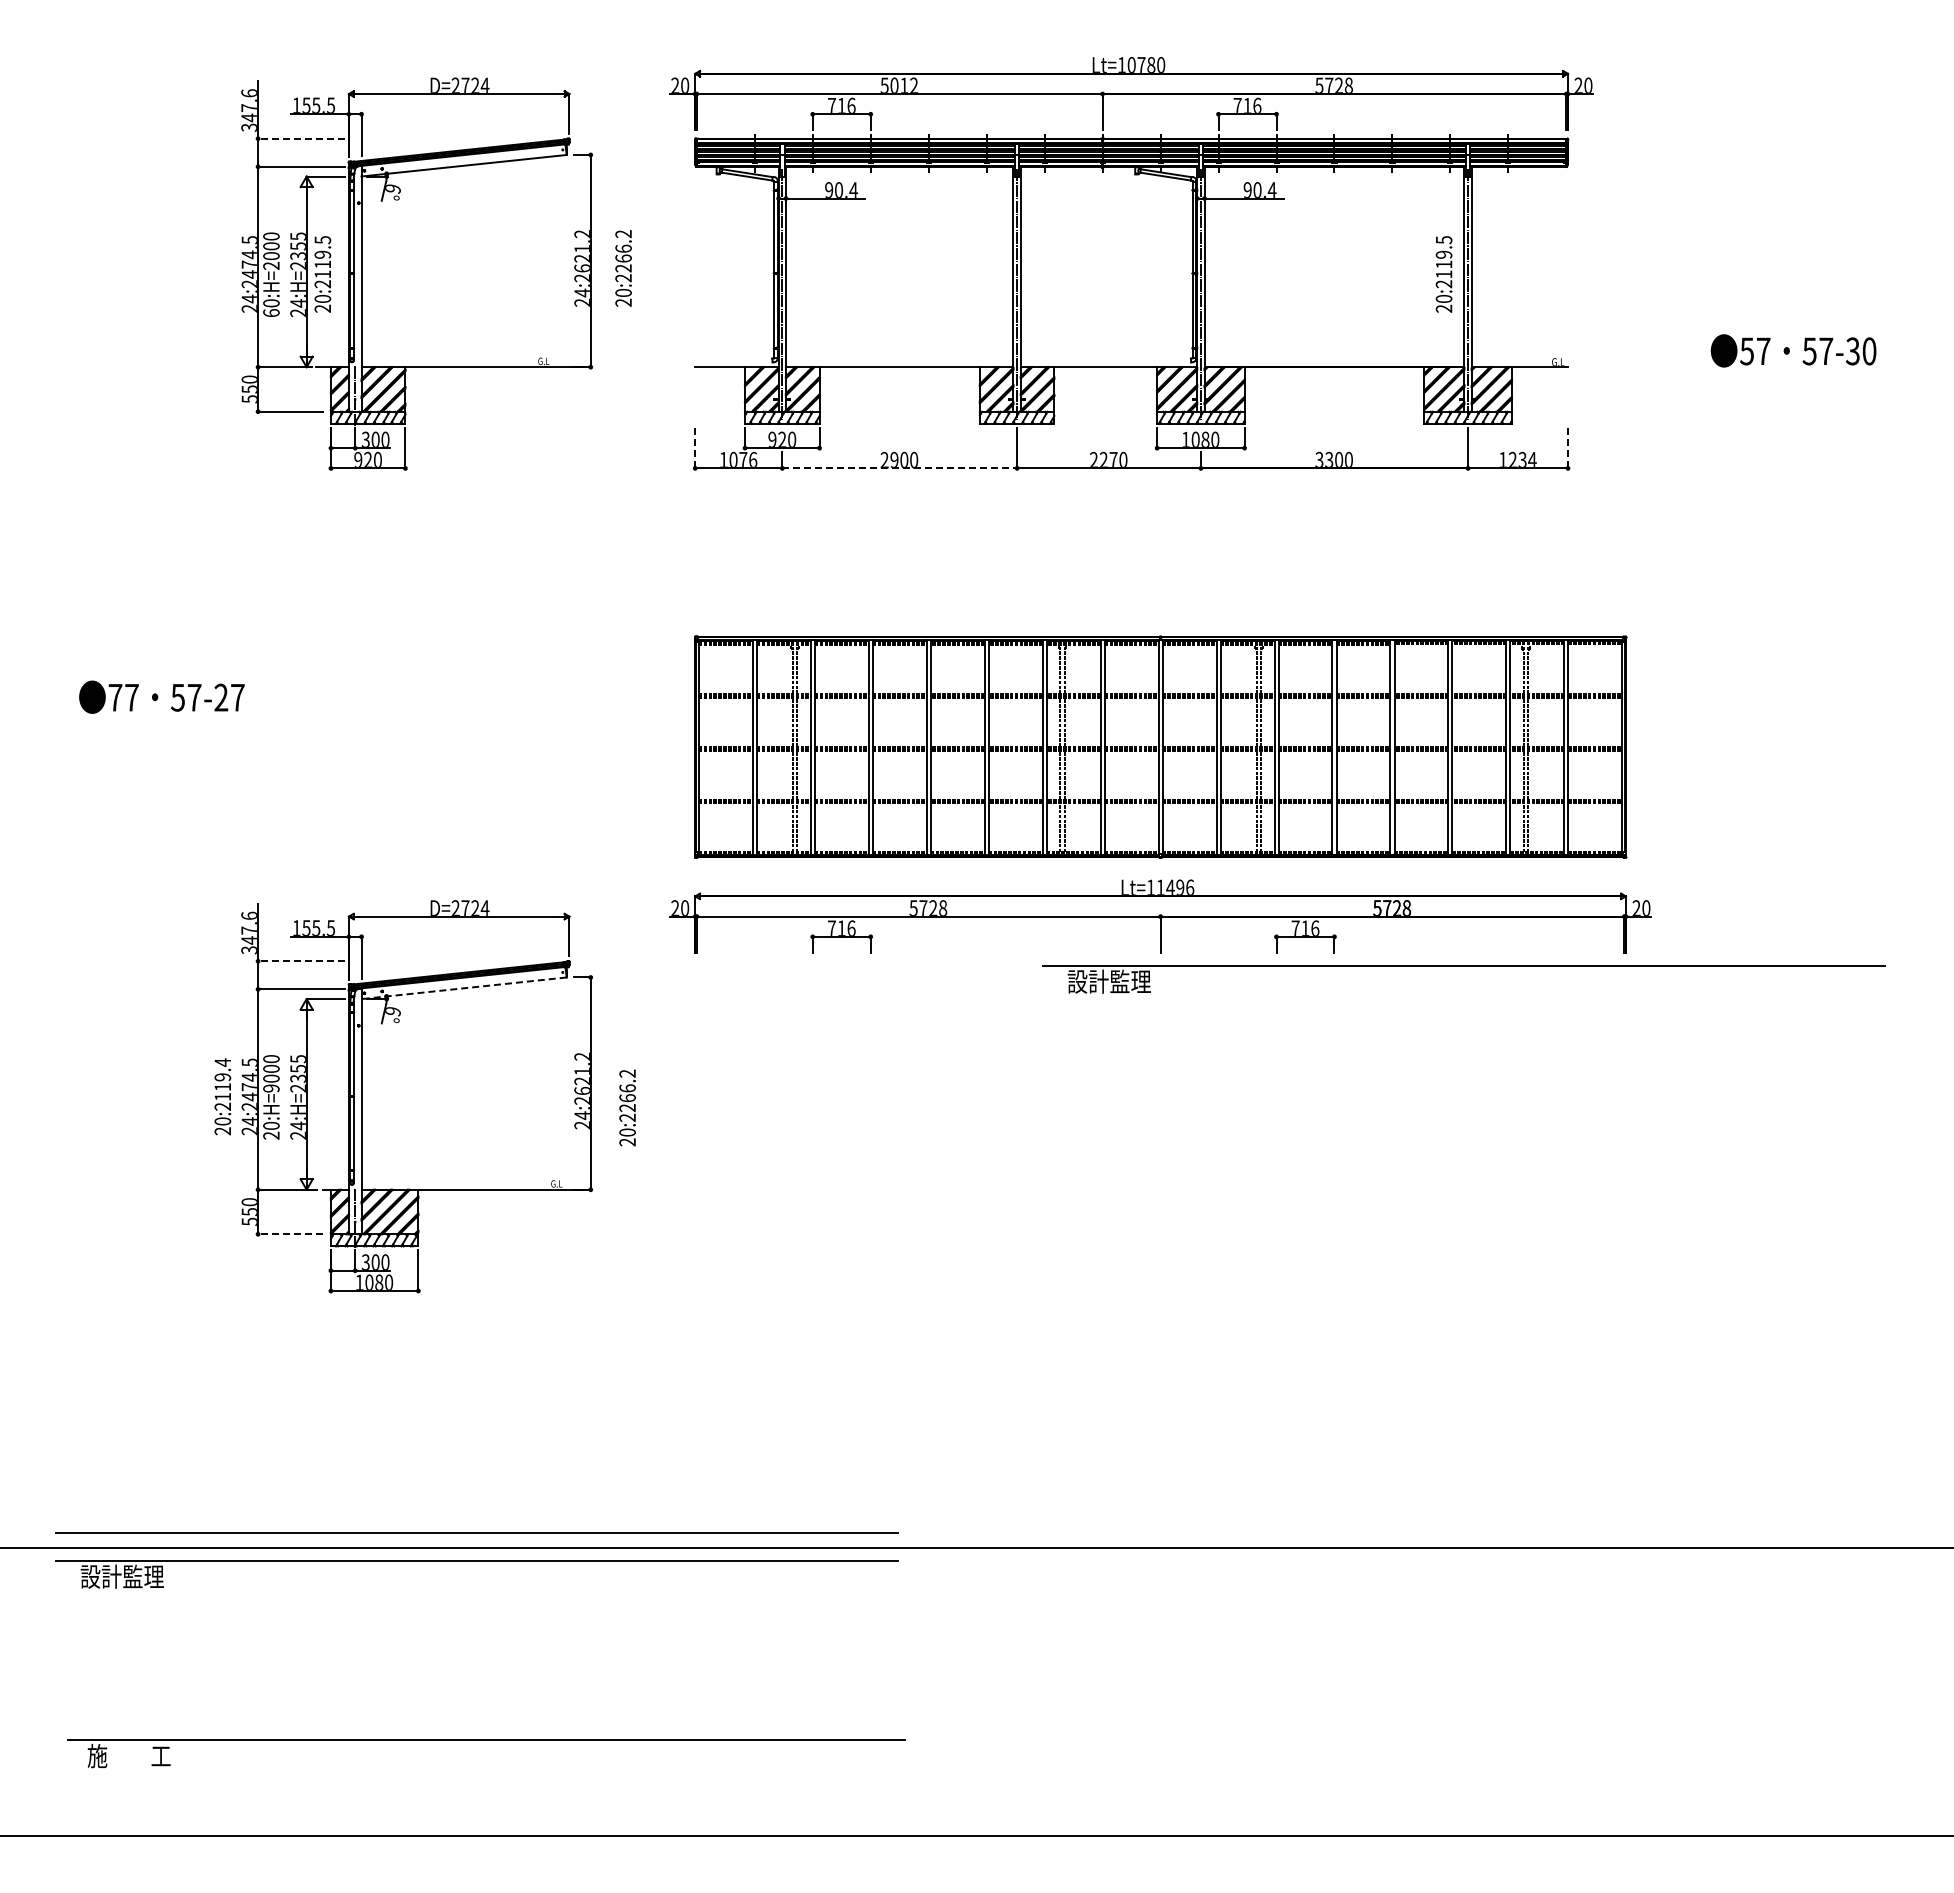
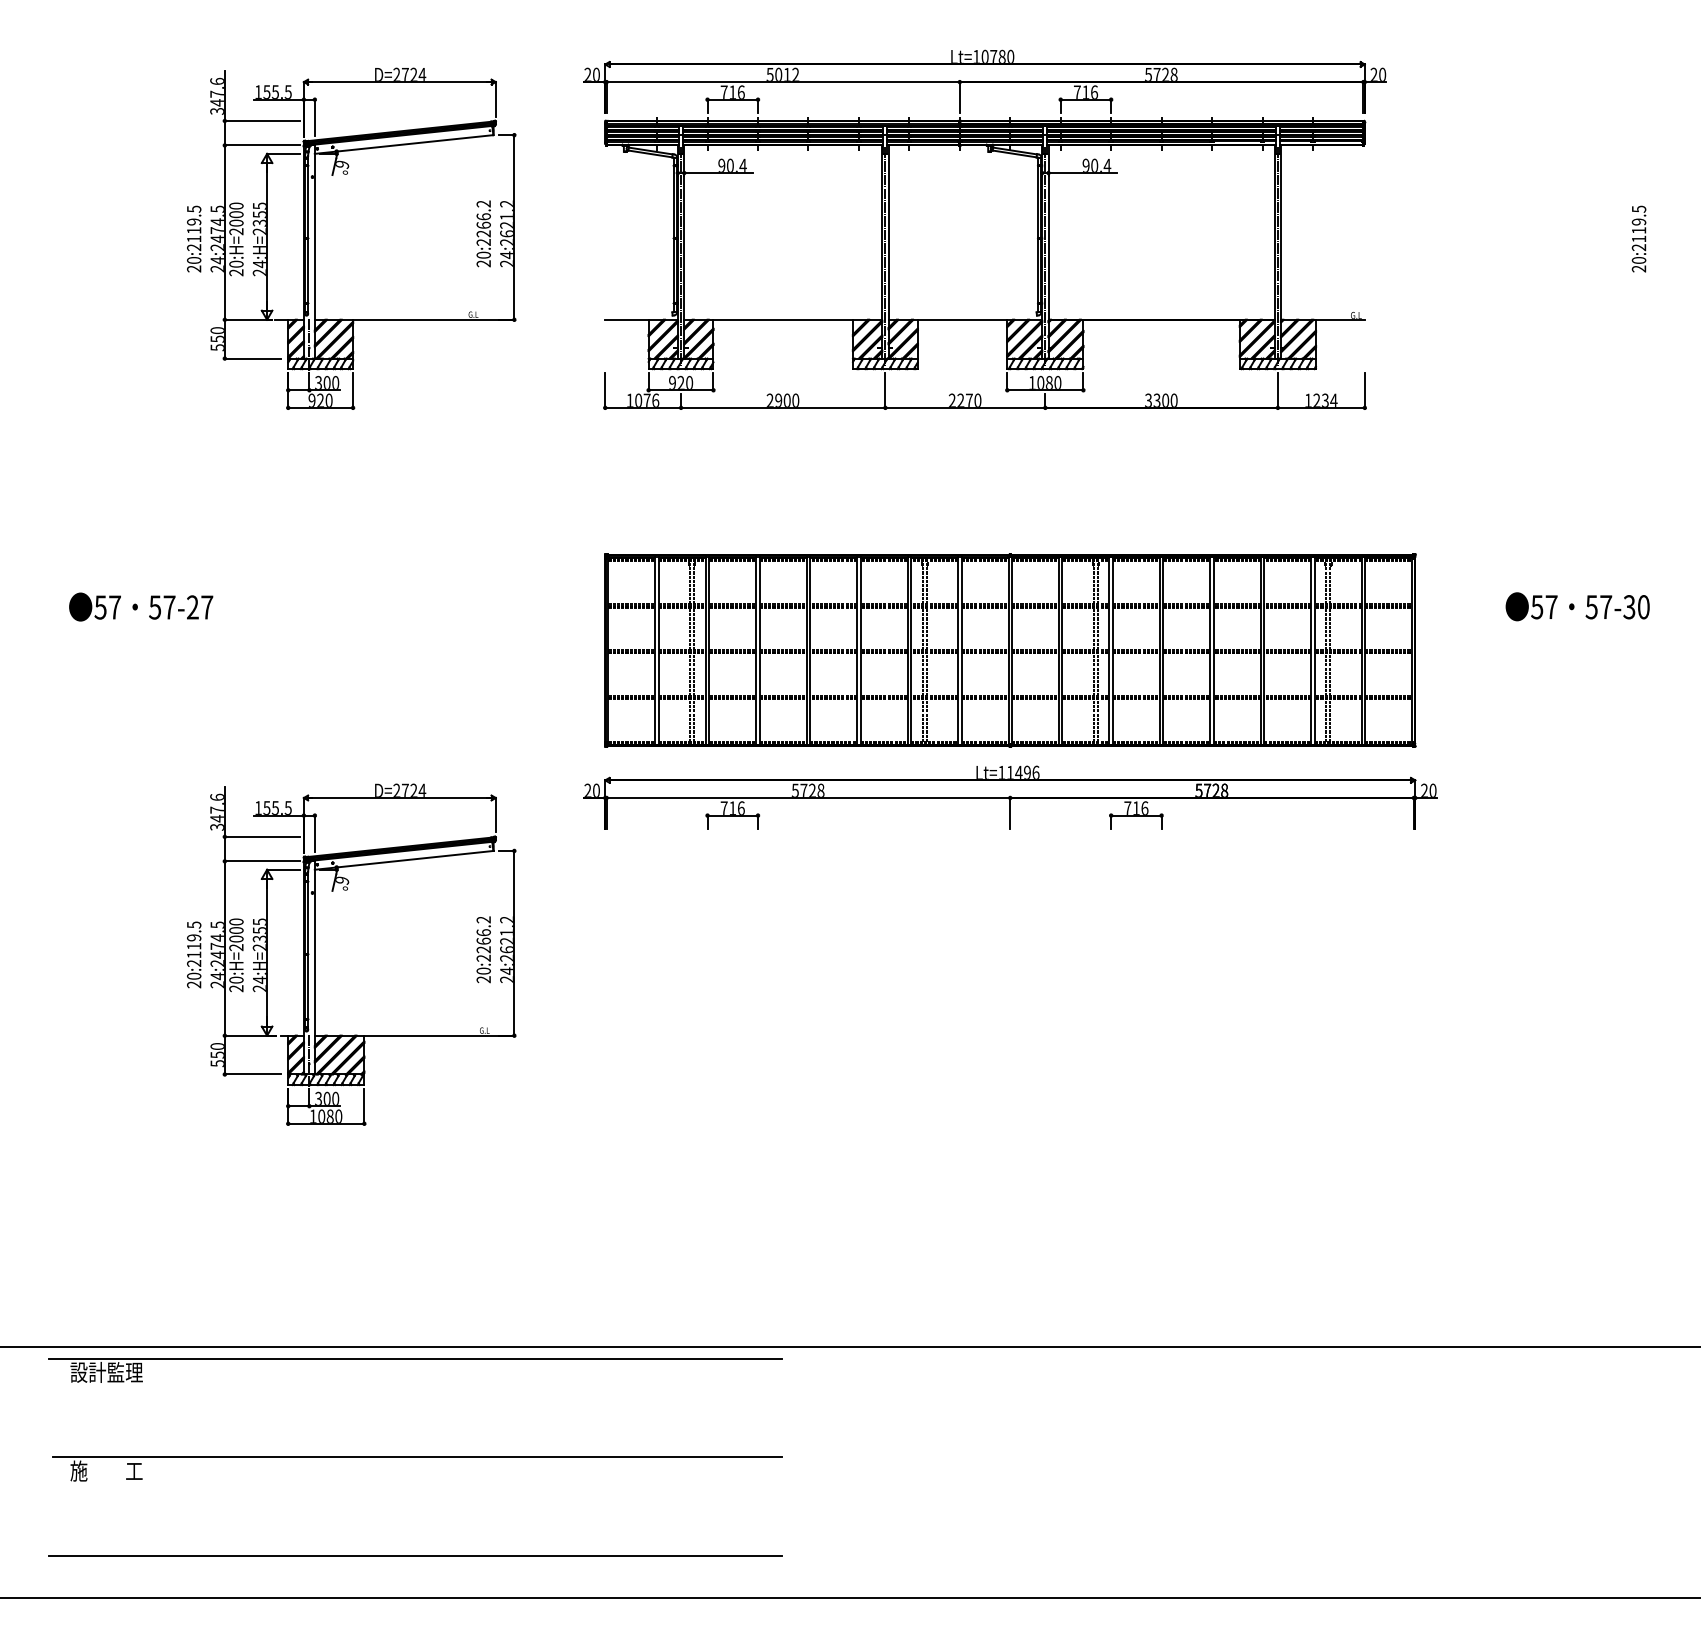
line: (300, 138) -> (261, 120), dashed -> solid
text: (623, 268) -> (483, 233), moved
text: (322, 274) -> (193, 239), moved
text: (1443, 274) -> (1638, 239), moved
text: (271, 313) -> (236, 273), 60:H=2000 -> 20:H=2000
text: (1793, 350) -> (1577, 606), moved
line: (695, 448) -> (605, 390), dashed -> solid
line: (1567, 448) -> (1364, 390), dashed -> solid
line: (900, 468) -> (783, 407), dashed -> solid
text: (115, 697) -> (100, 607), 77 -> 57
line: (300, 961) -> (261, 837), dashed -> solid
part: (1463, 966) -> (1273, 841), removed
line: (463, 988) -> (403, 860), dashed -> solid
text: (222, 1062) -> (193, 924), 20:2119.4 -> 20:2119.5
text: (271, 1088) -> (236, 947), 20:H=9000 -> 20:H=2000
text: (627, 1107) -> (483, 949), moved
line: (289, 1234) -> (252, 1074), dashed -> solid
line: (476, 1532) -> (414, 1555), moved
part: (486, 1740) -> (417, 1457), moved

